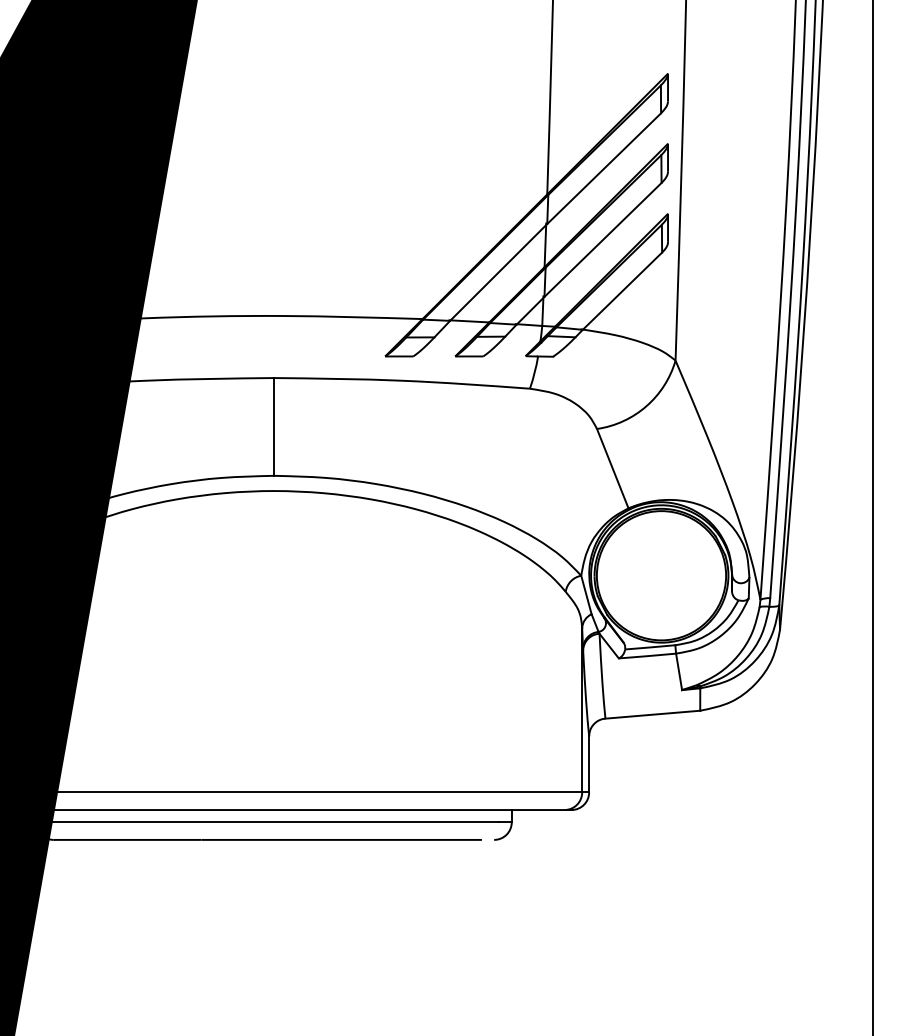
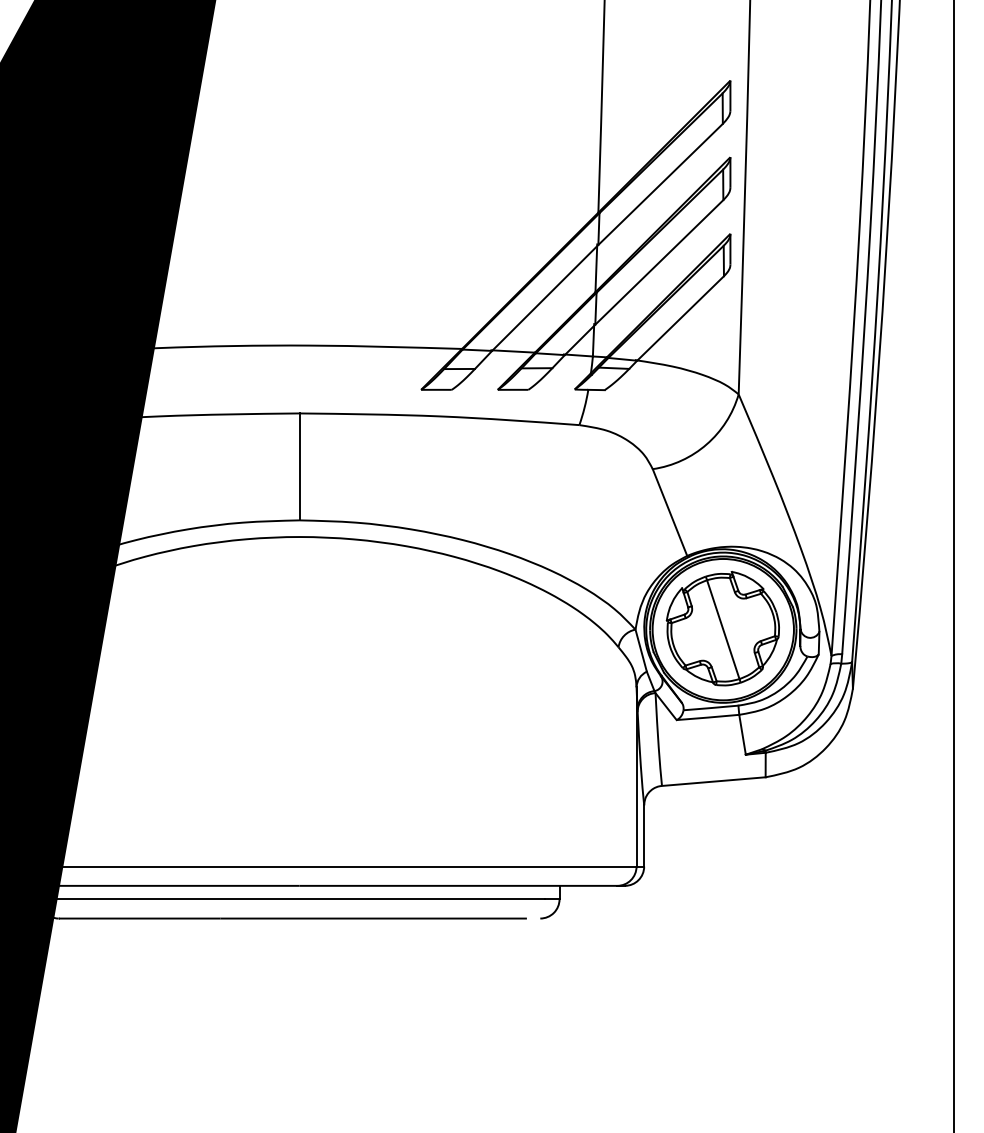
part: (661, 574) -> (723, 628), added

